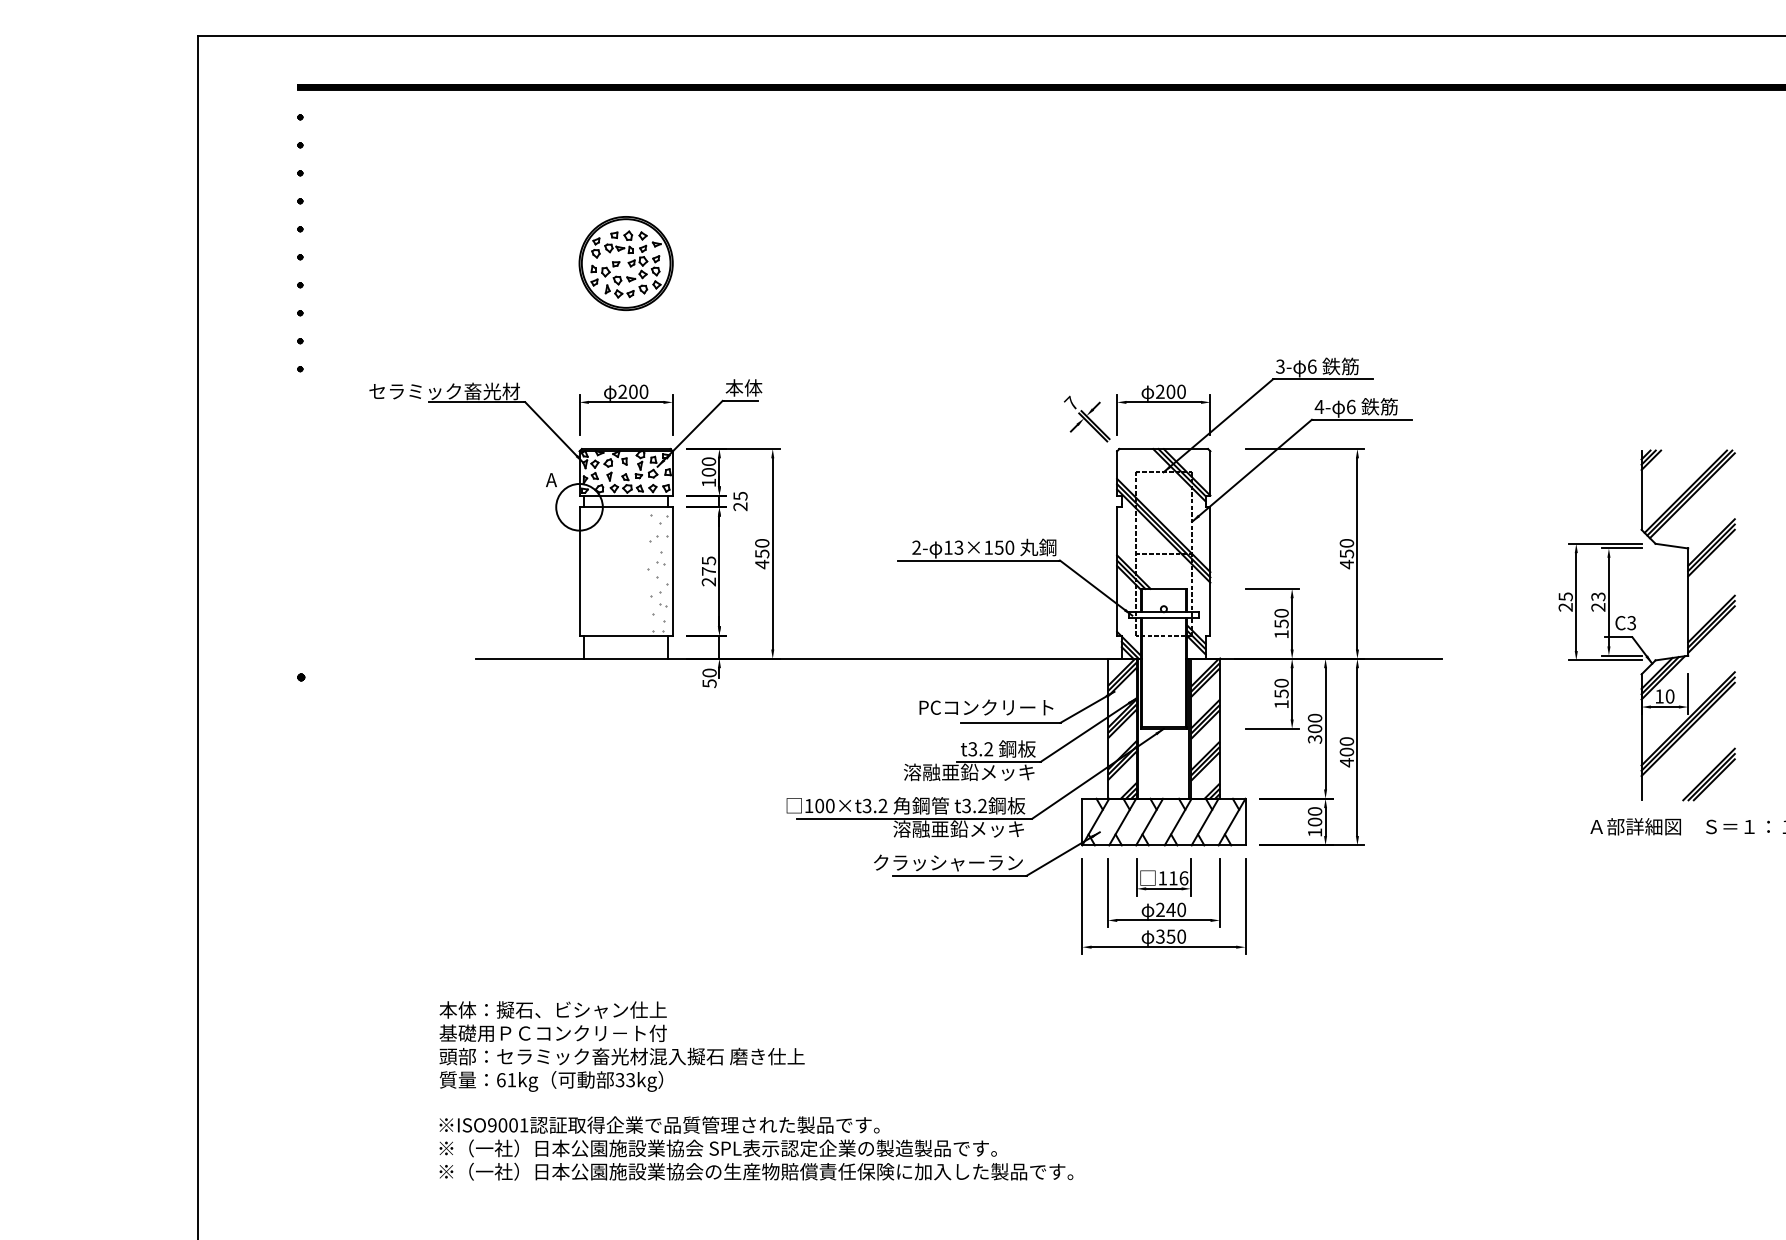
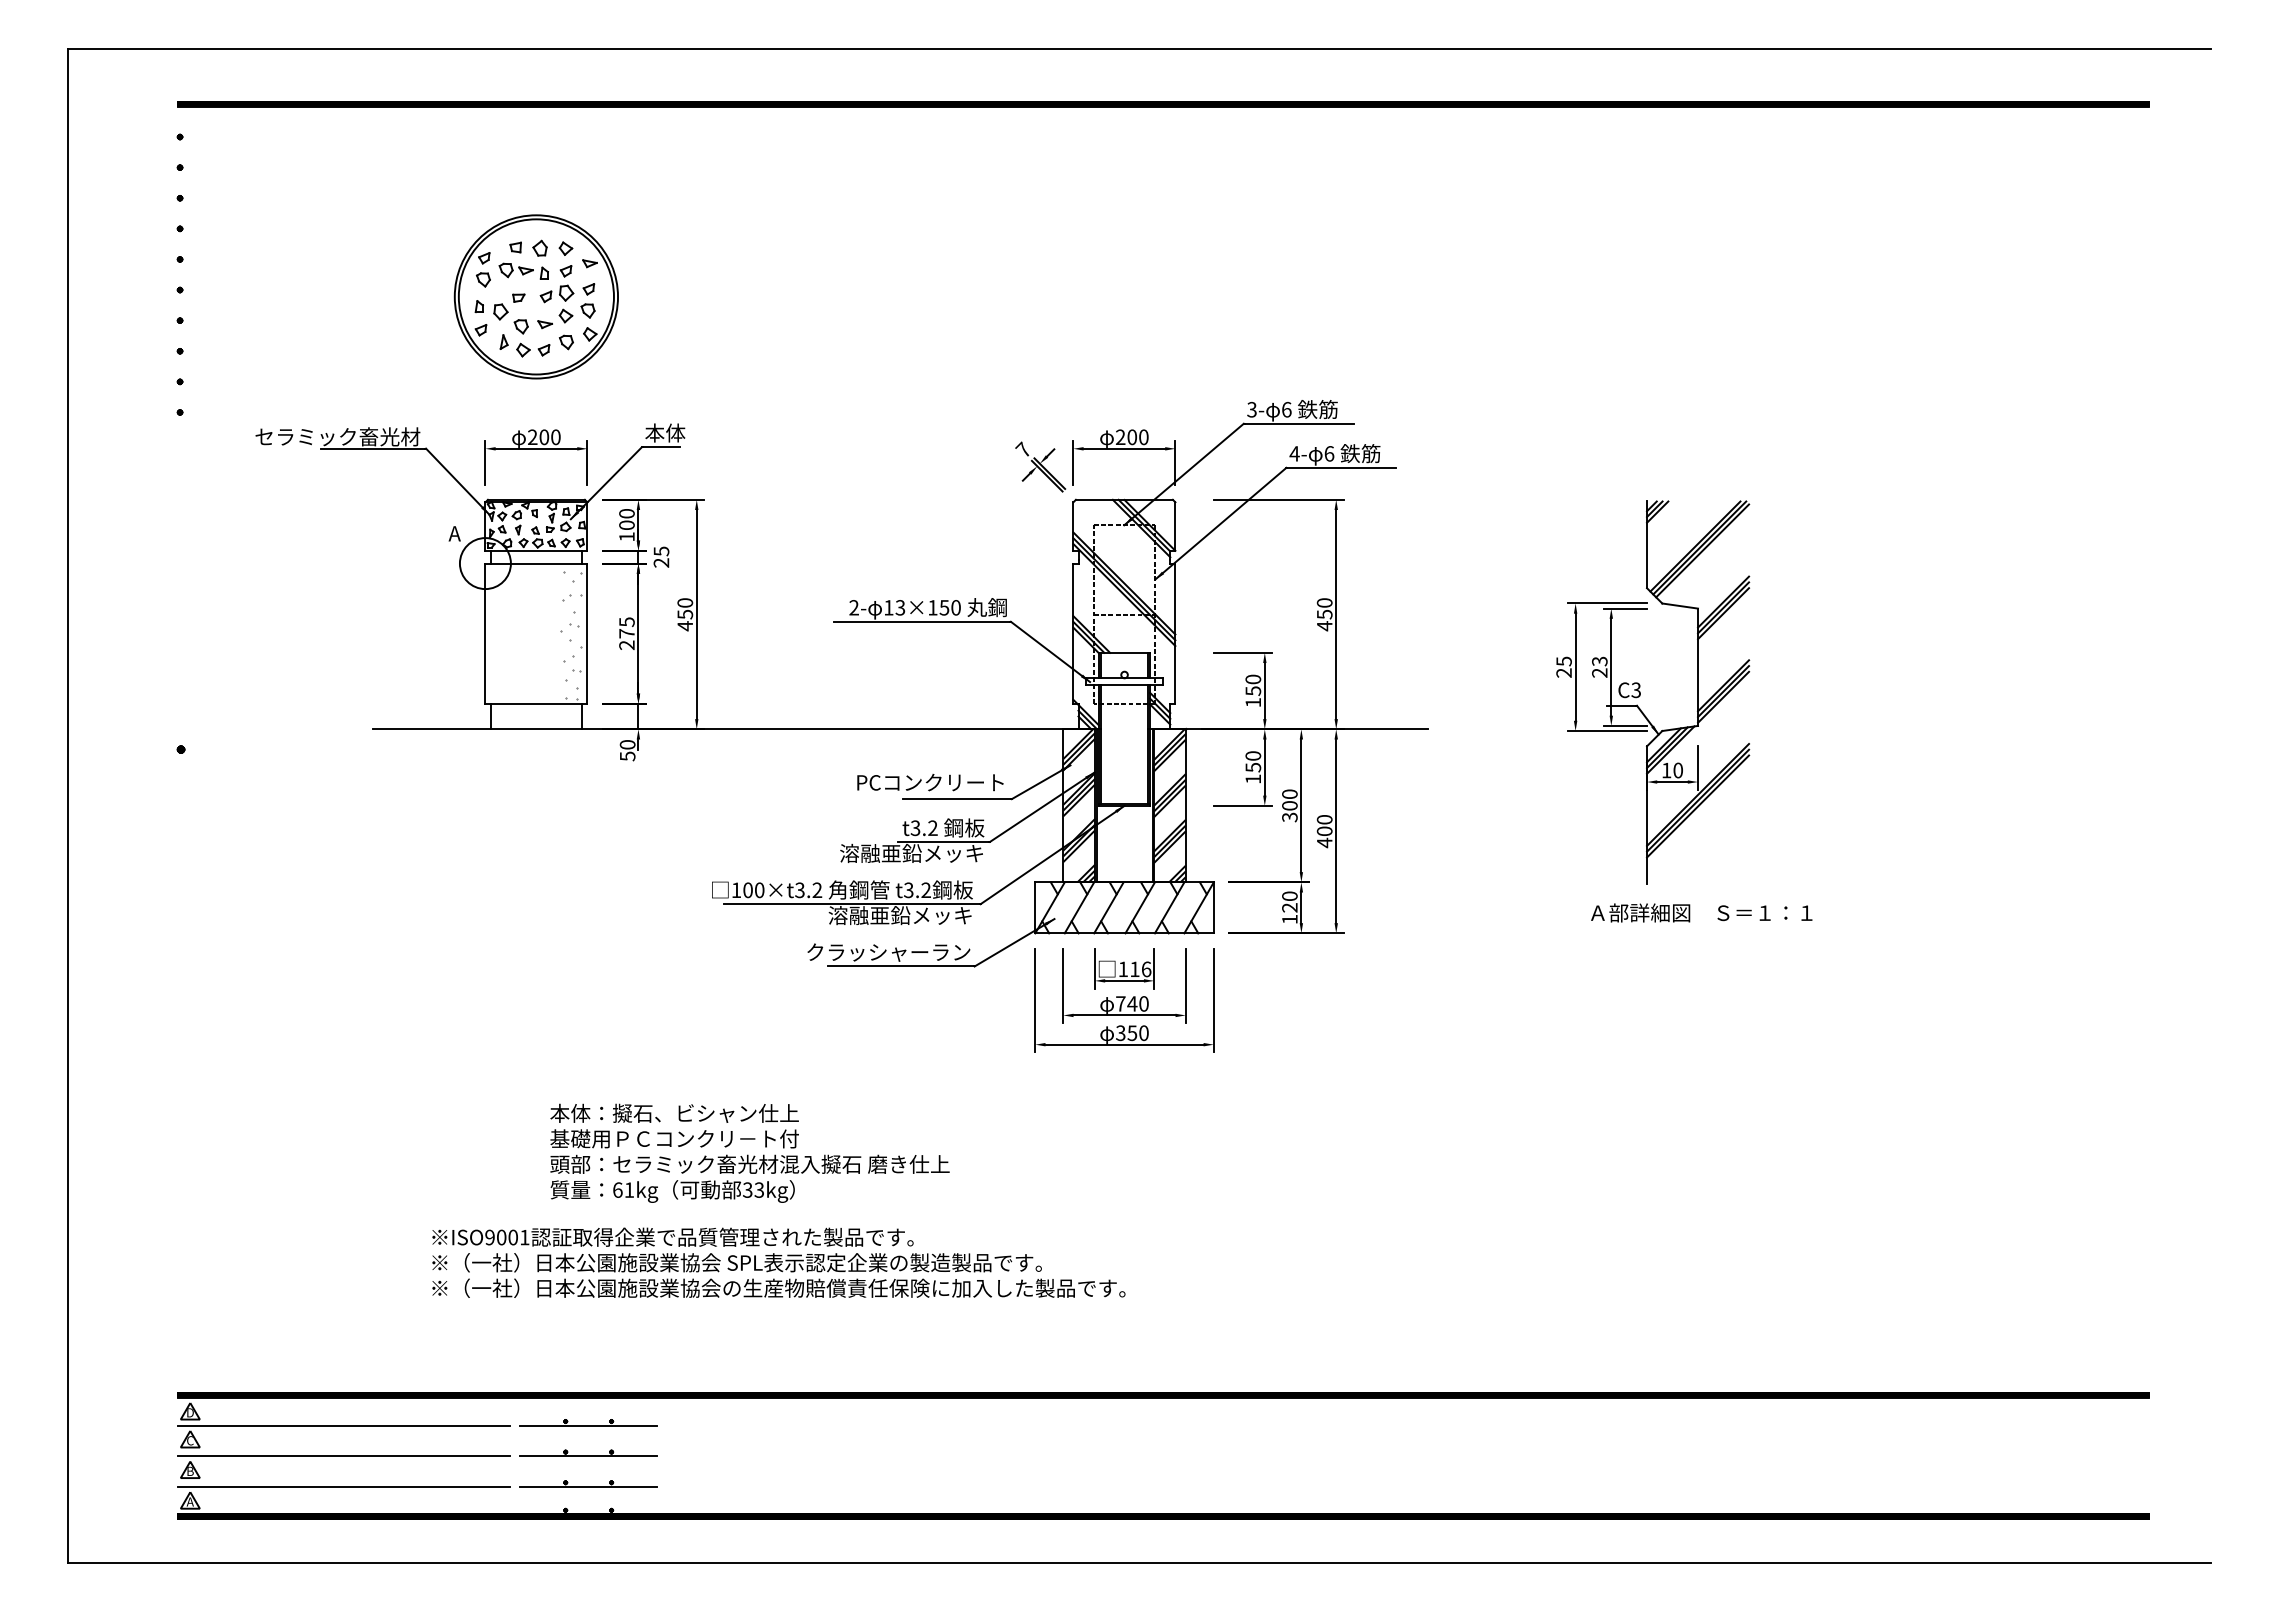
part: (626, 263) -> (536, 296), size x1.6
part: (1708, 774) -> (1720, 855), removed
text: (1314, 821) -> (1289, 907), 100 -> 120
text: (1160, 909) -> (1120, 1003), 240 -> 740
text: (621, 1045) -> (749, 1152), moved
text: (756, 1148) -> (778, 1262), moved

